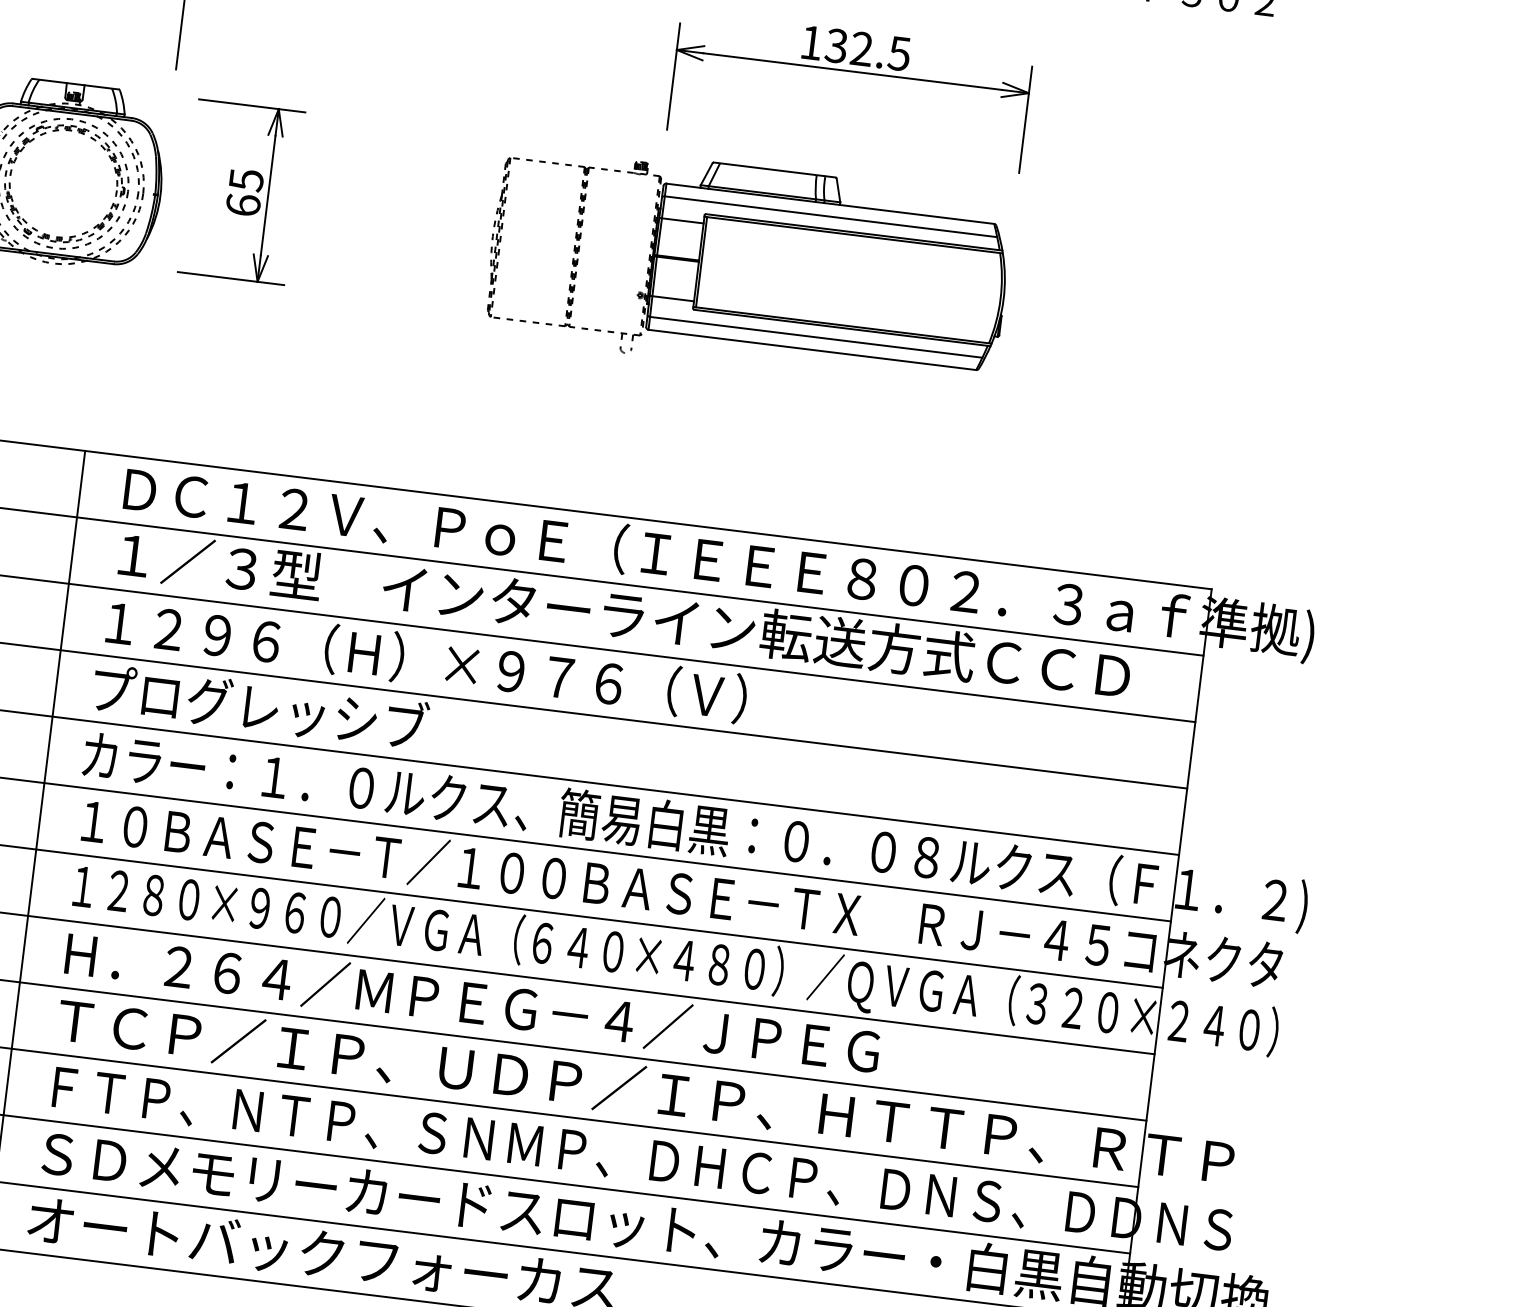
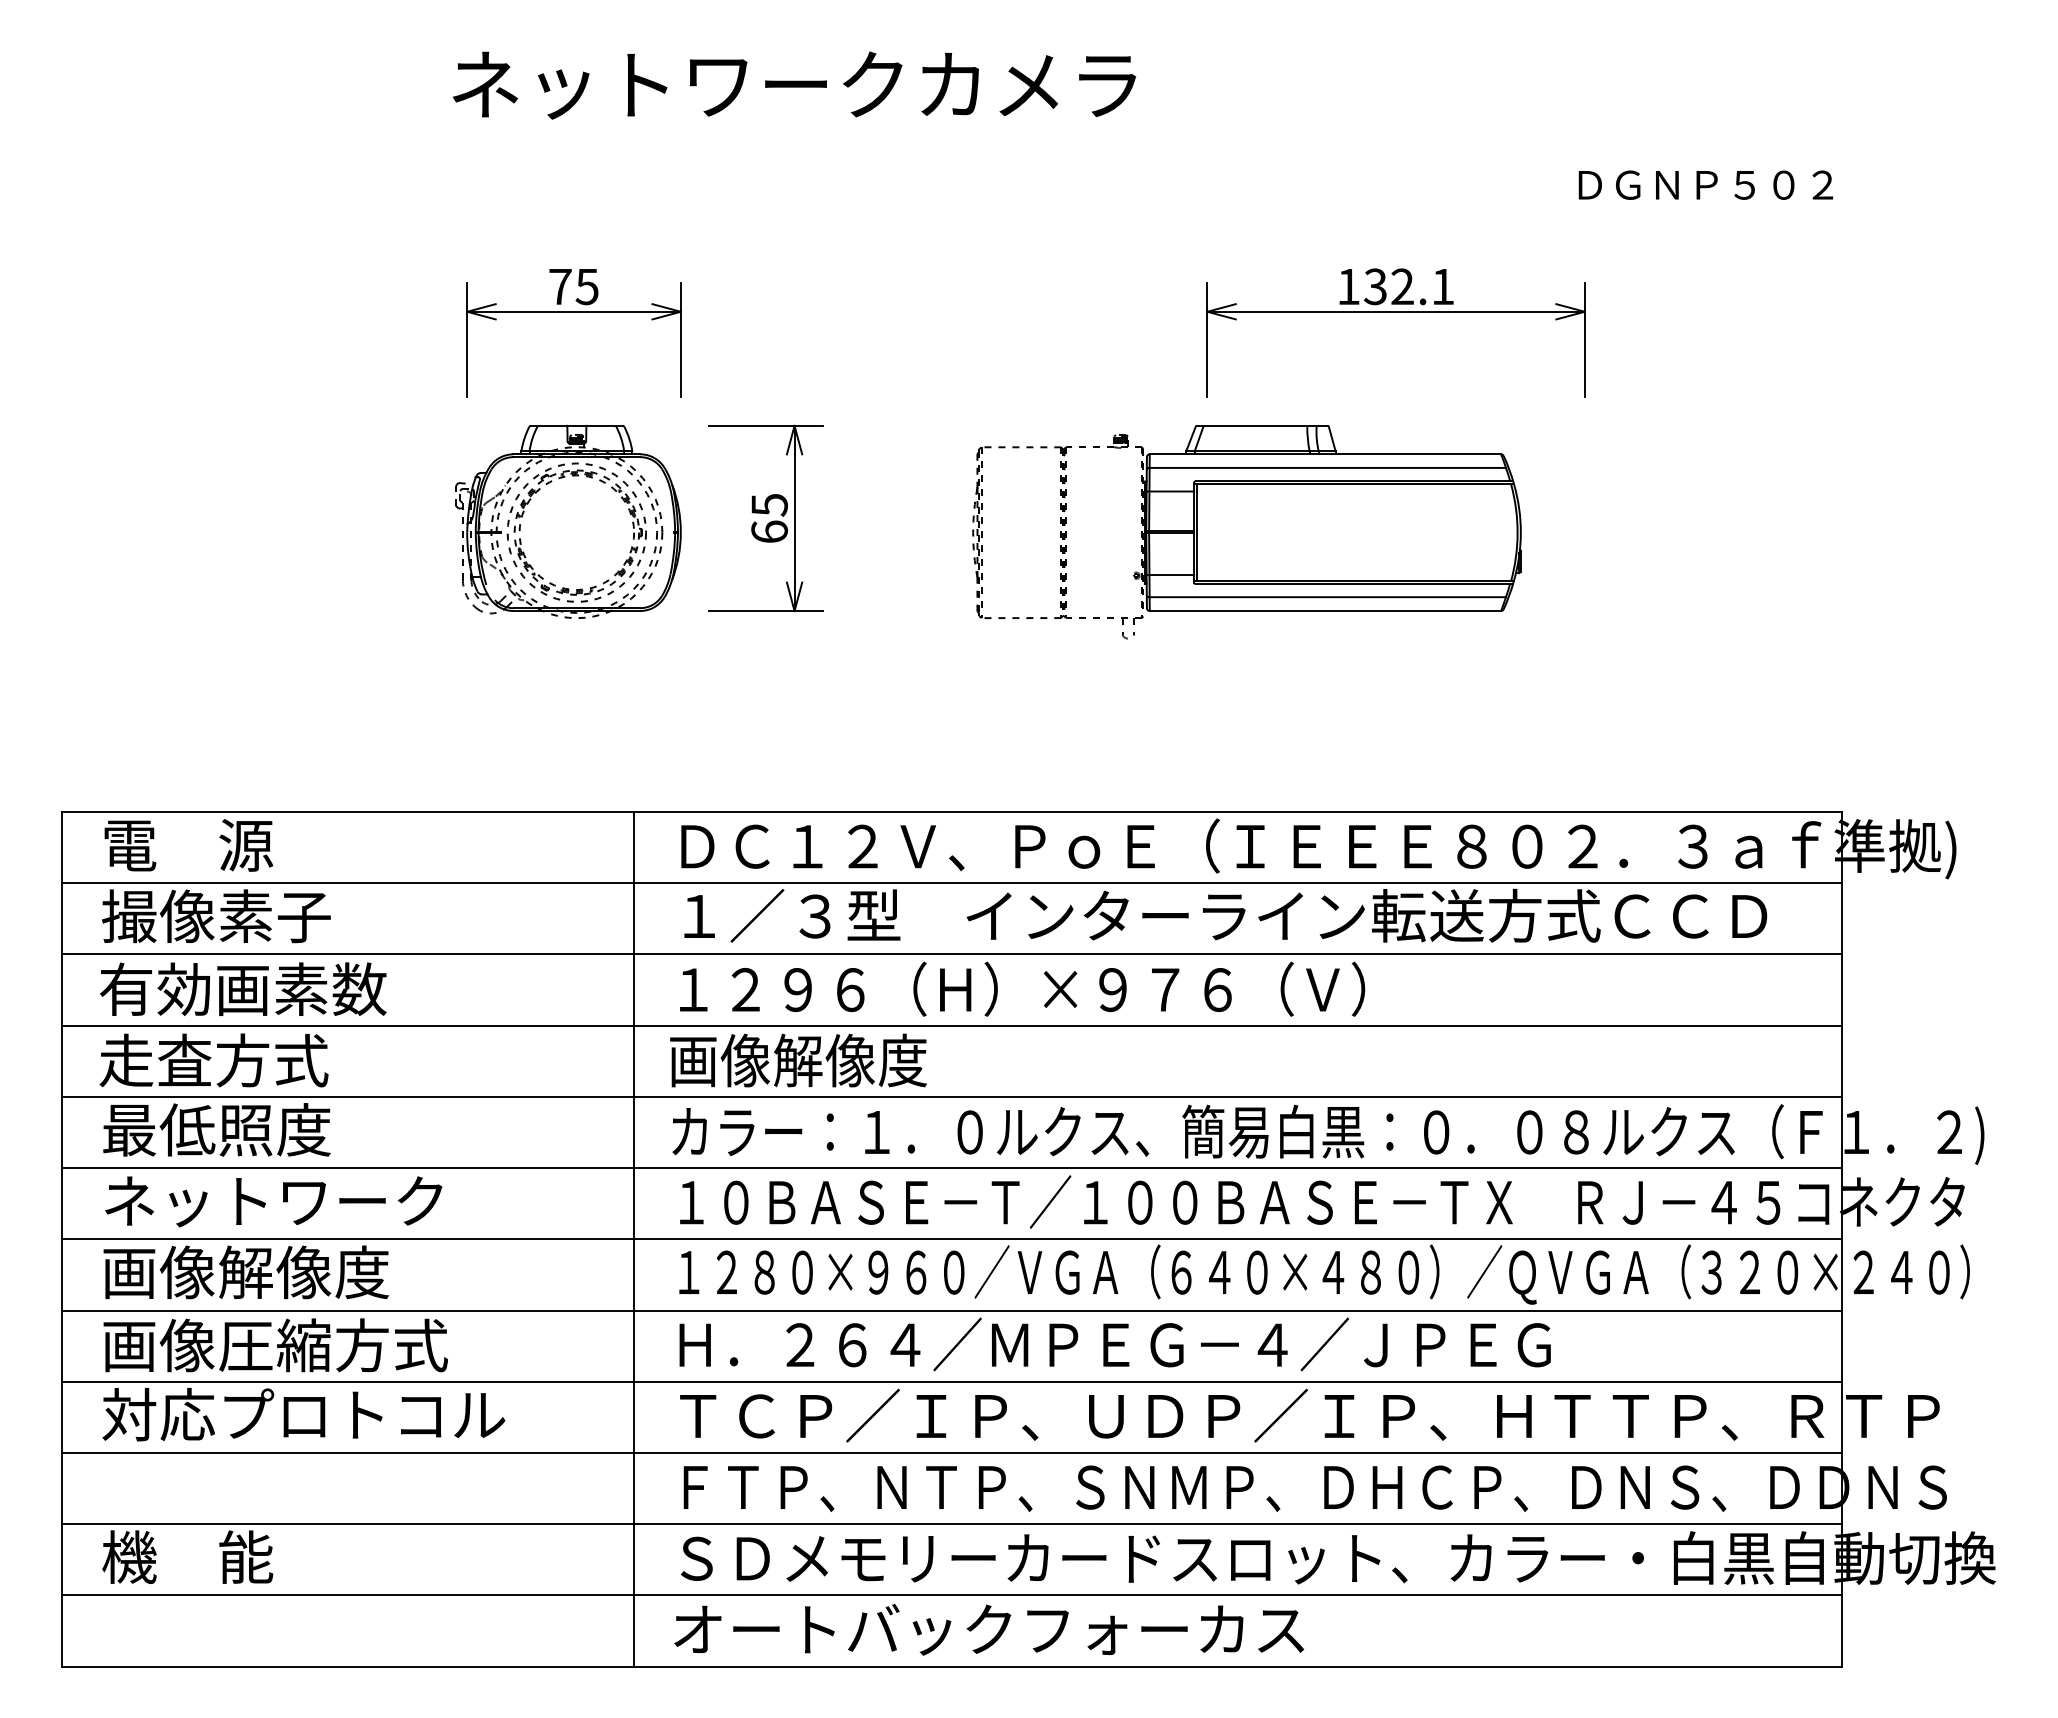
text: (898, 54) -> (1442, 287), 132.5 -> 132.1
part: (747, 267) -> (1246, 532), moved
text: (259, 706) -> (851, 1059), プログレッシブ -> 画像解像度

